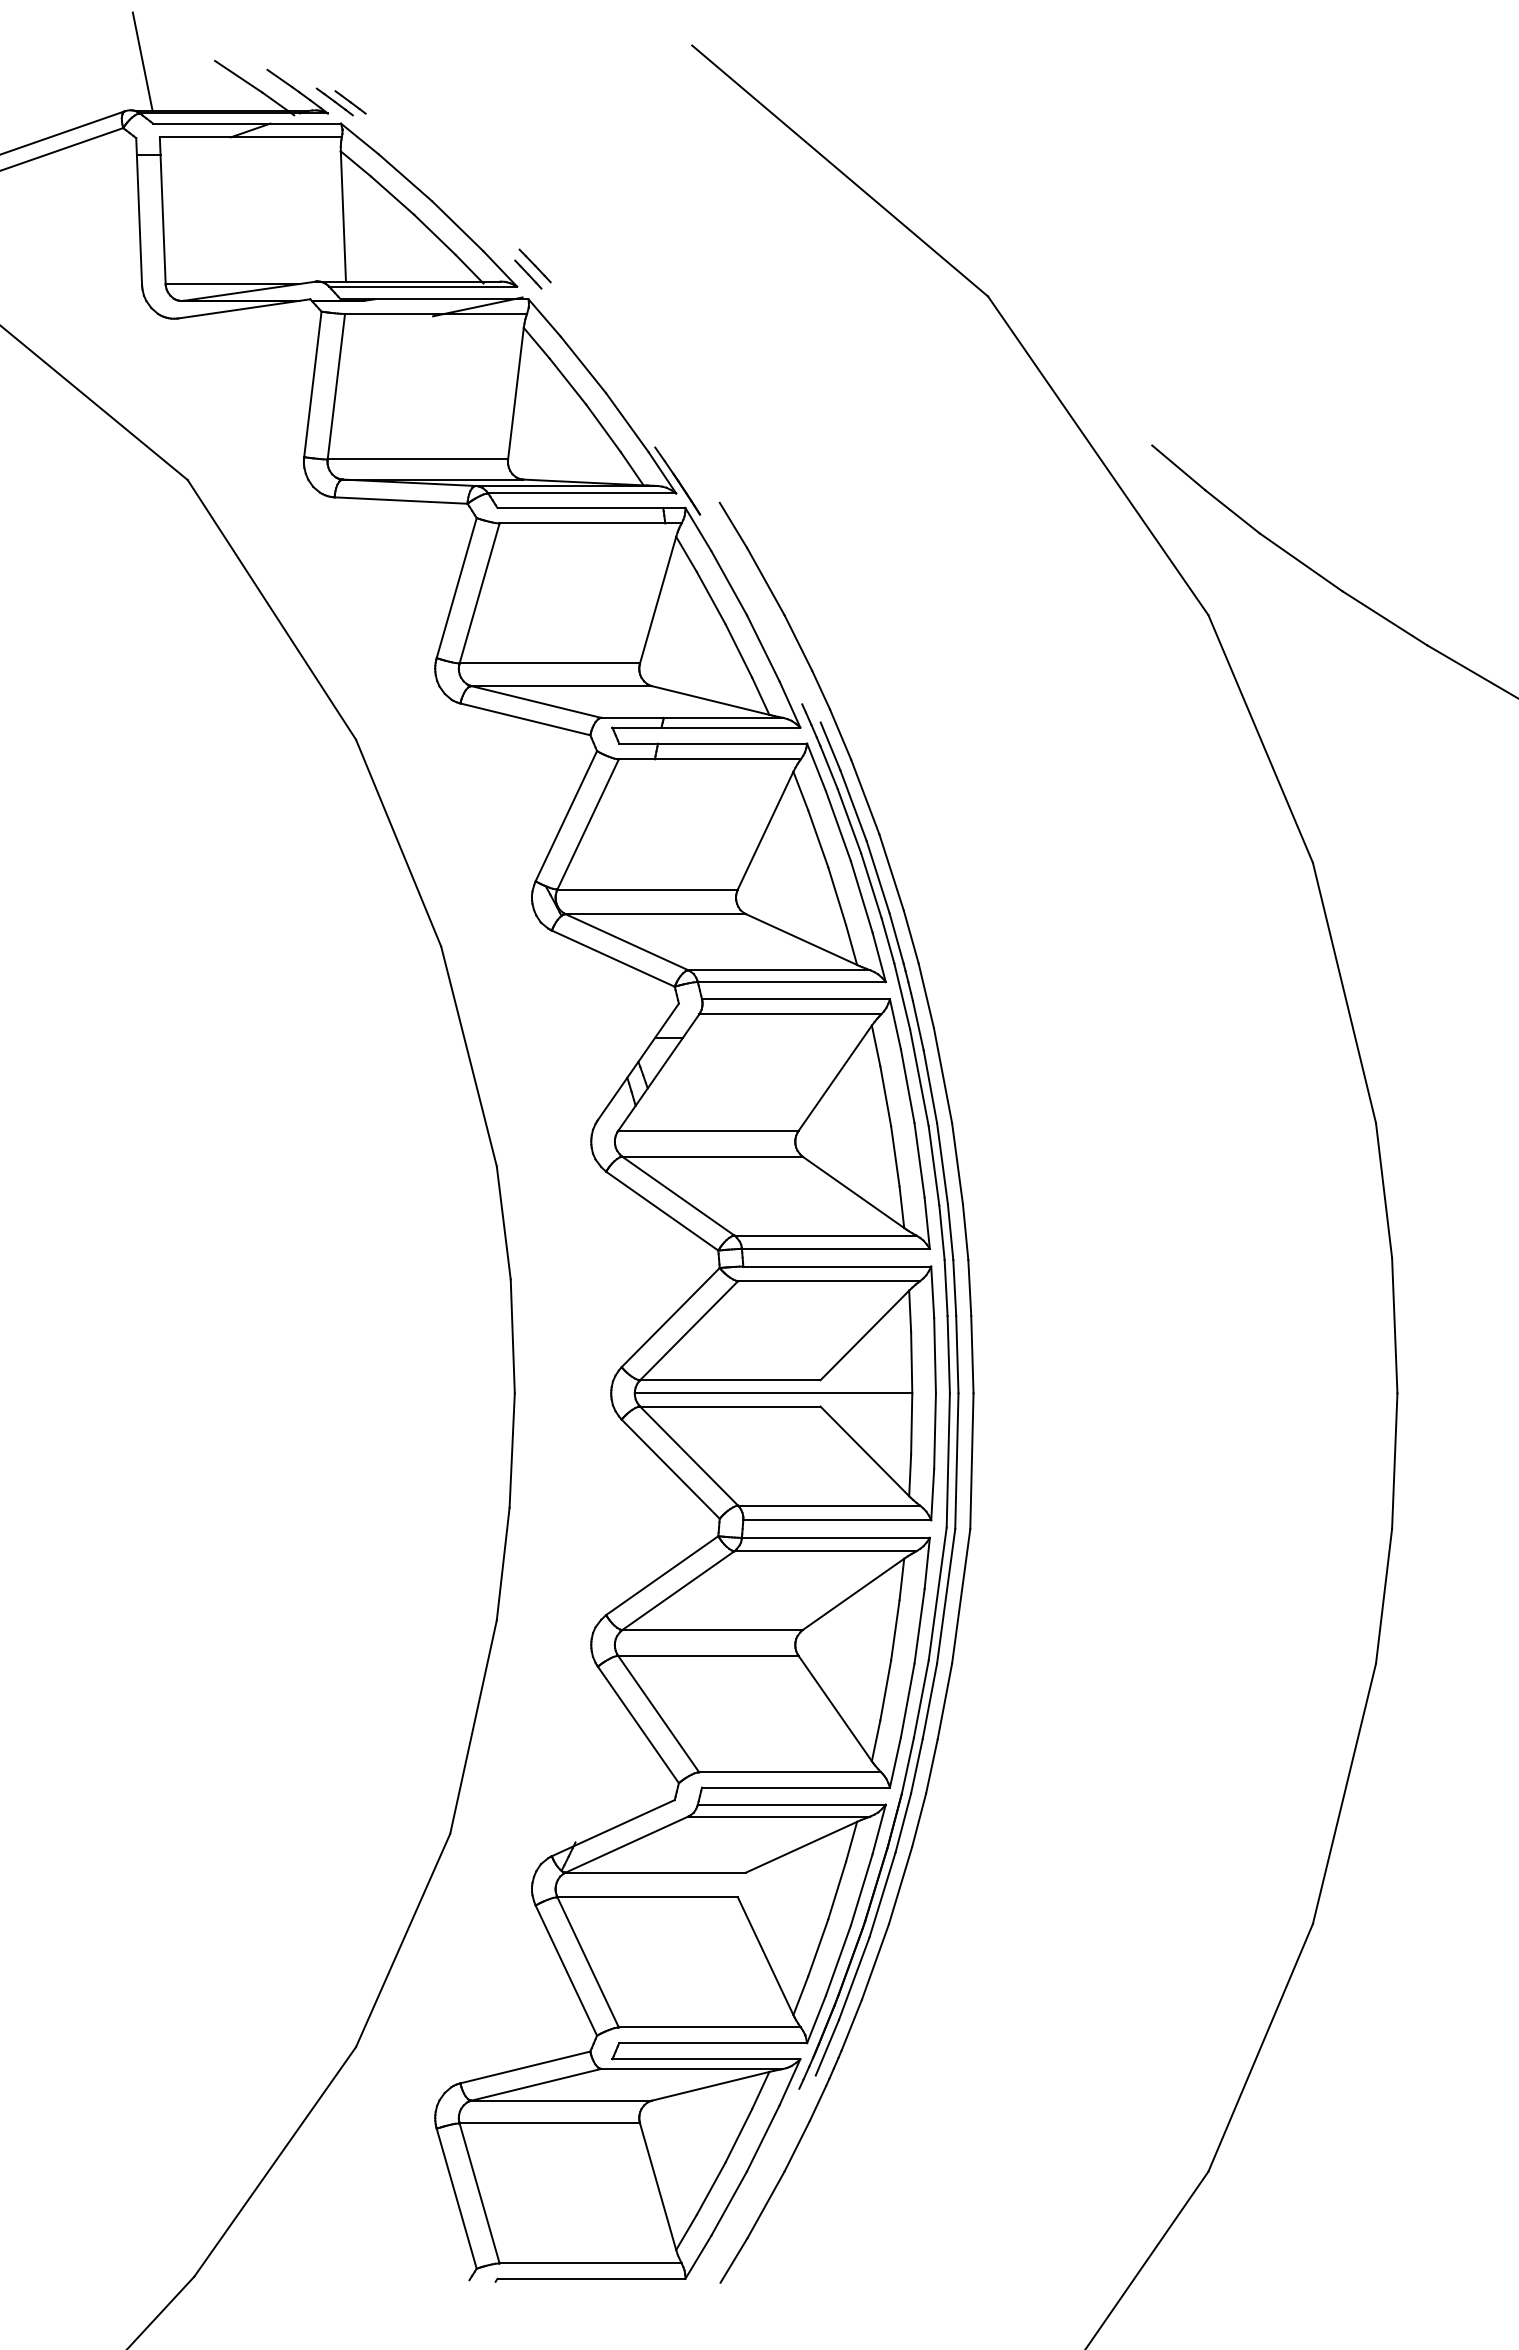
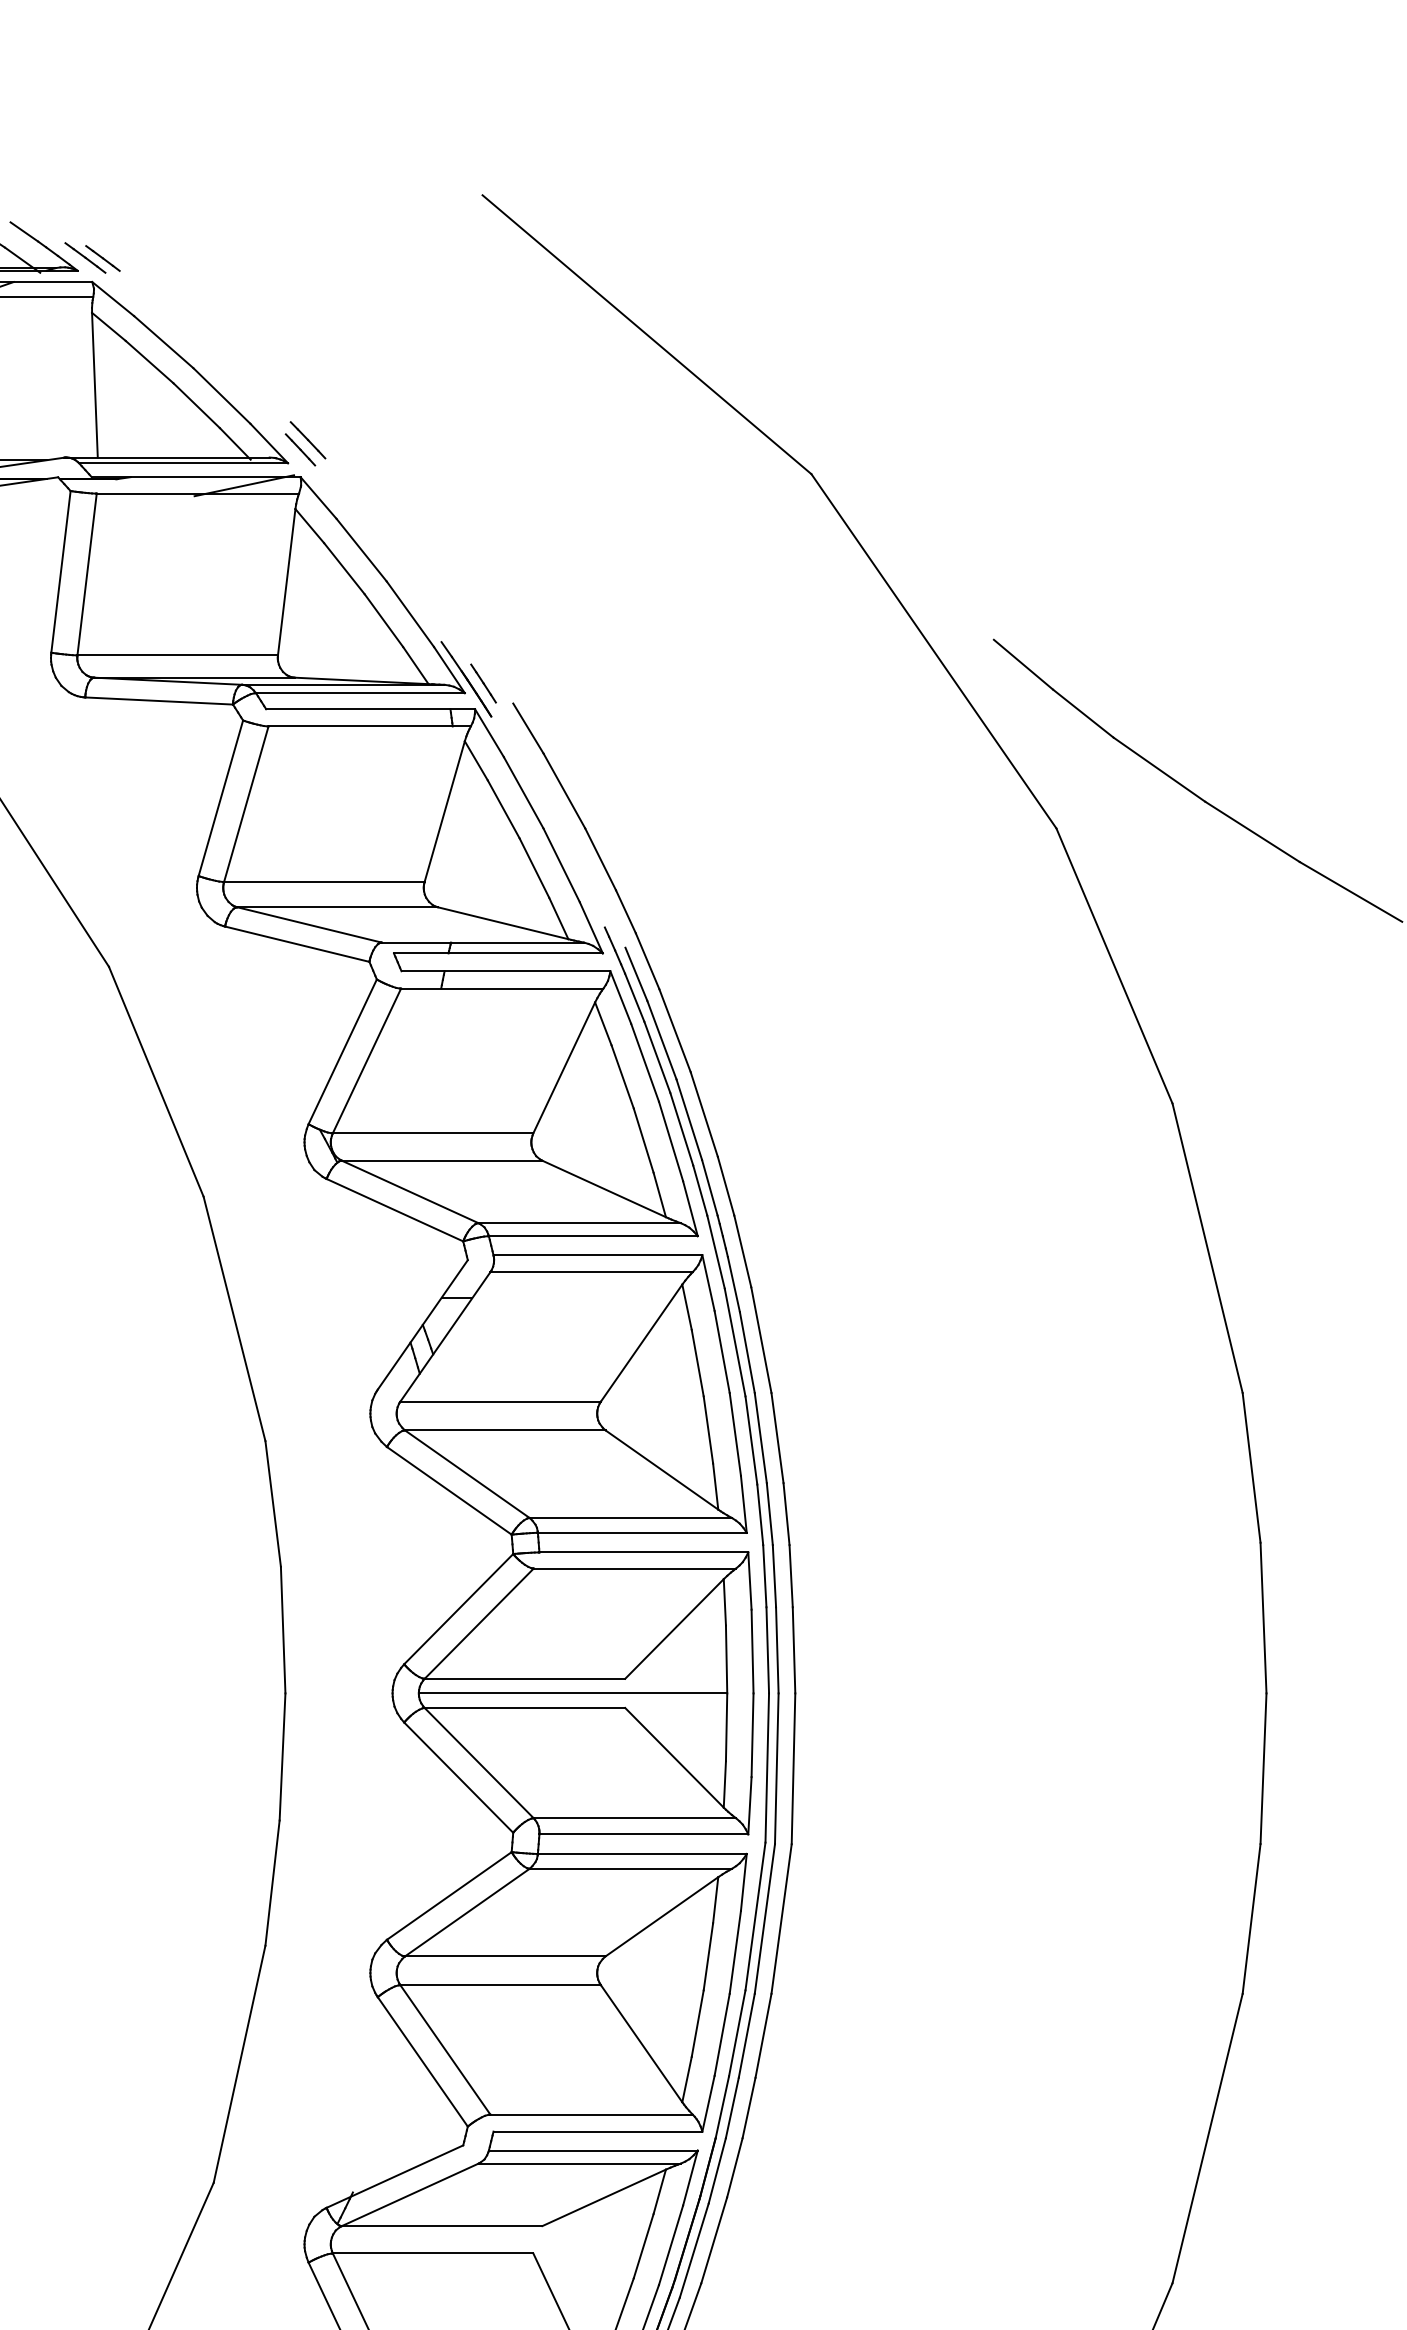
line: (692, 484) -> (482, 683), added

